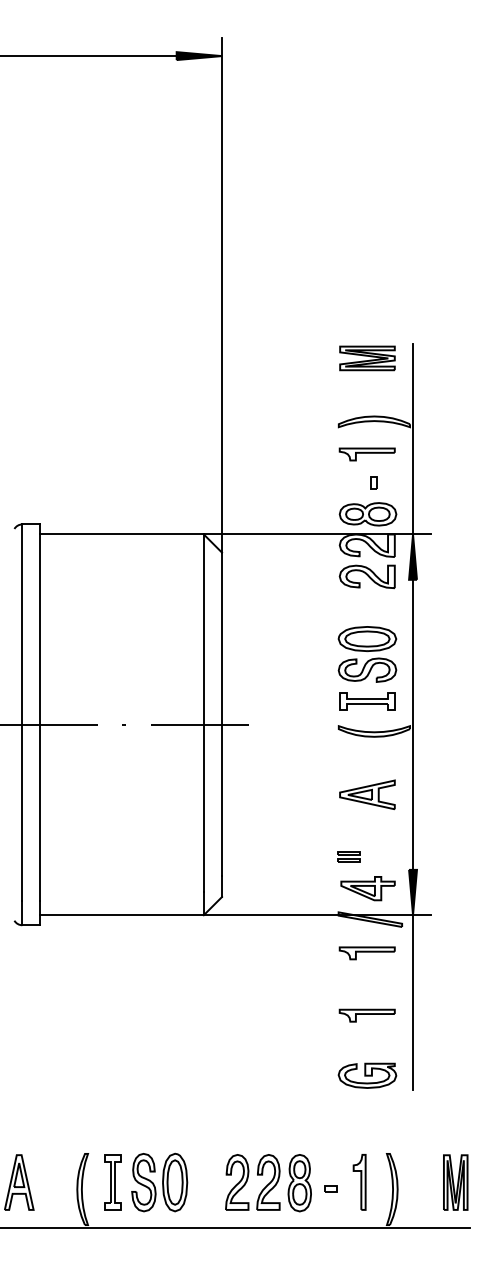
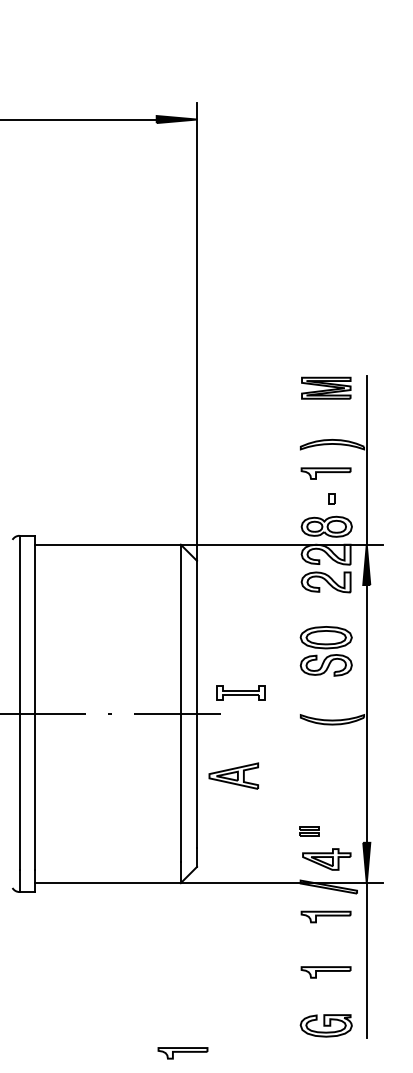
part: (367, 701) -> (240, 693), moved
part: (367, 794) -> (233, 775), moved
part: (205, 1106) -> (182, 1053), added

